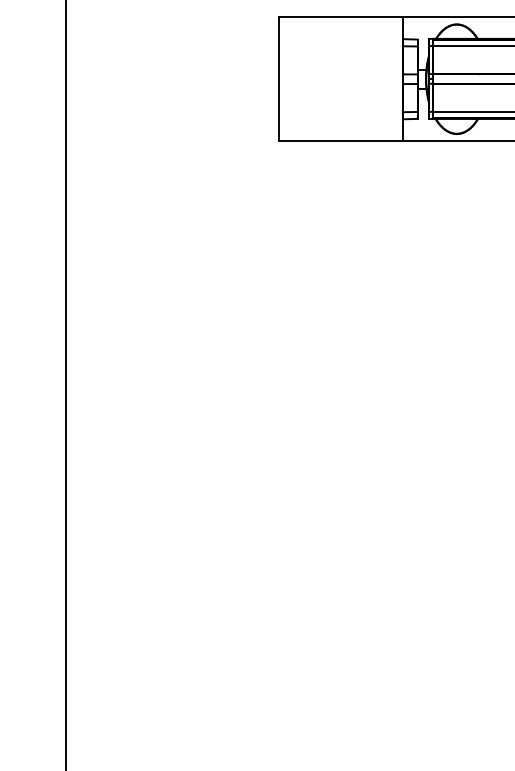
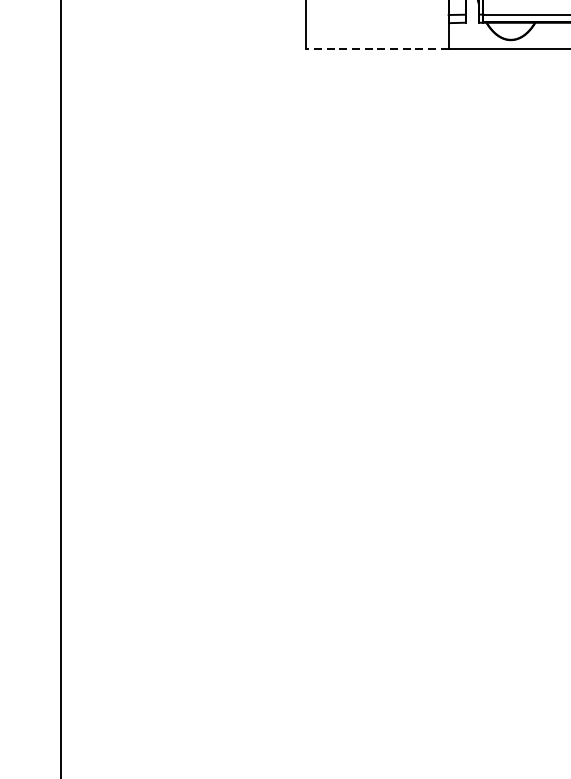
line: (340, 141) -> (377, 48), solid -> dashed

